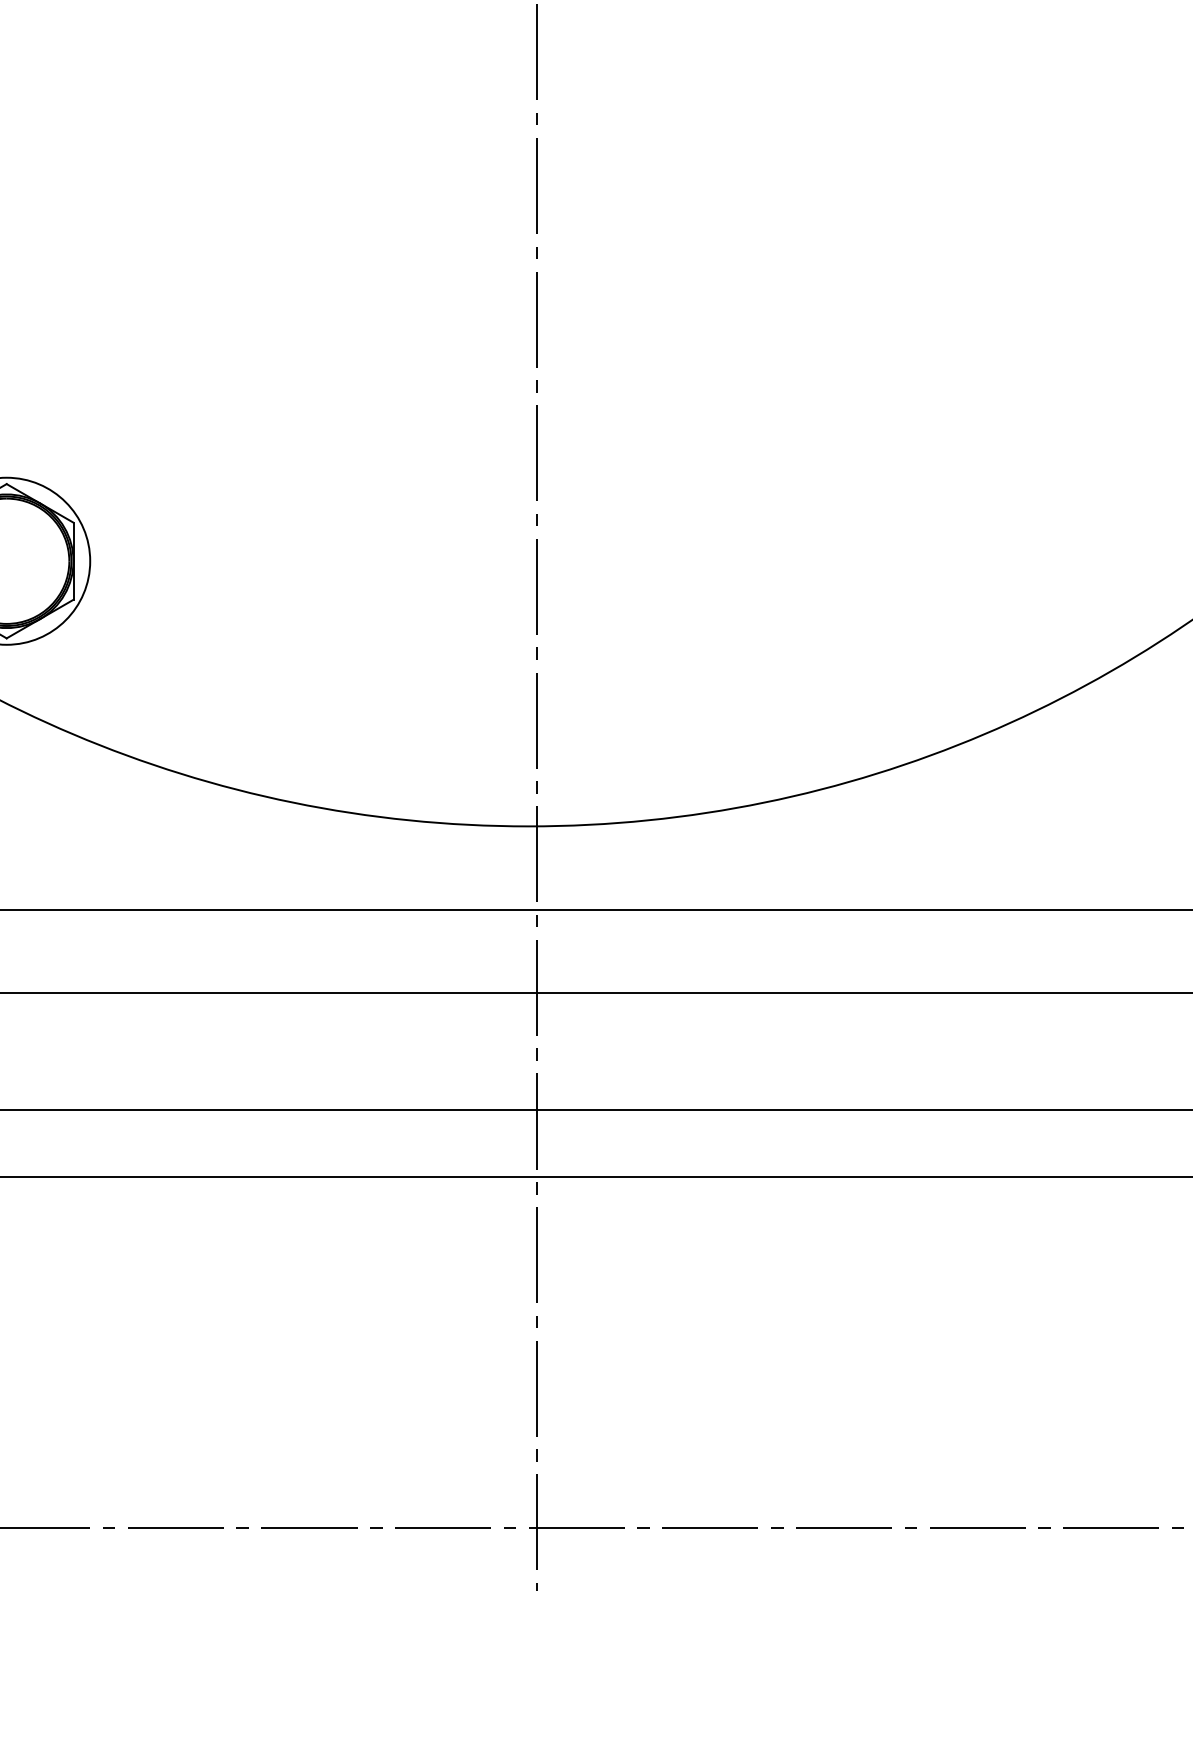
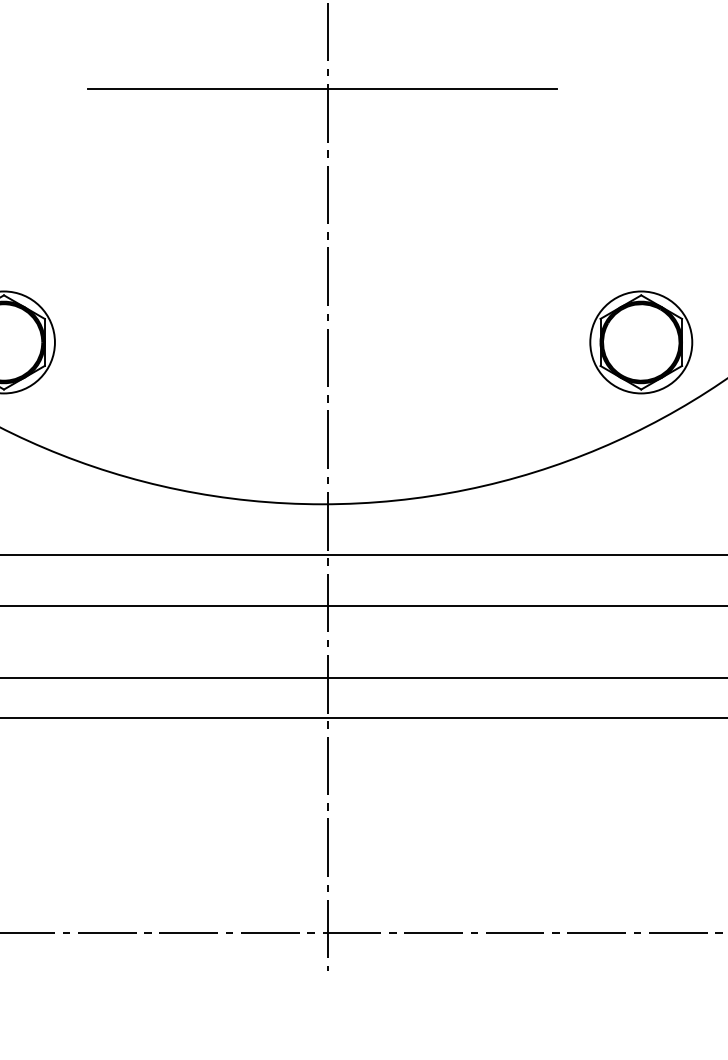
line: (528, 145) -> (322, 88), added
part: (1051, 561) -> (641, 342), added

